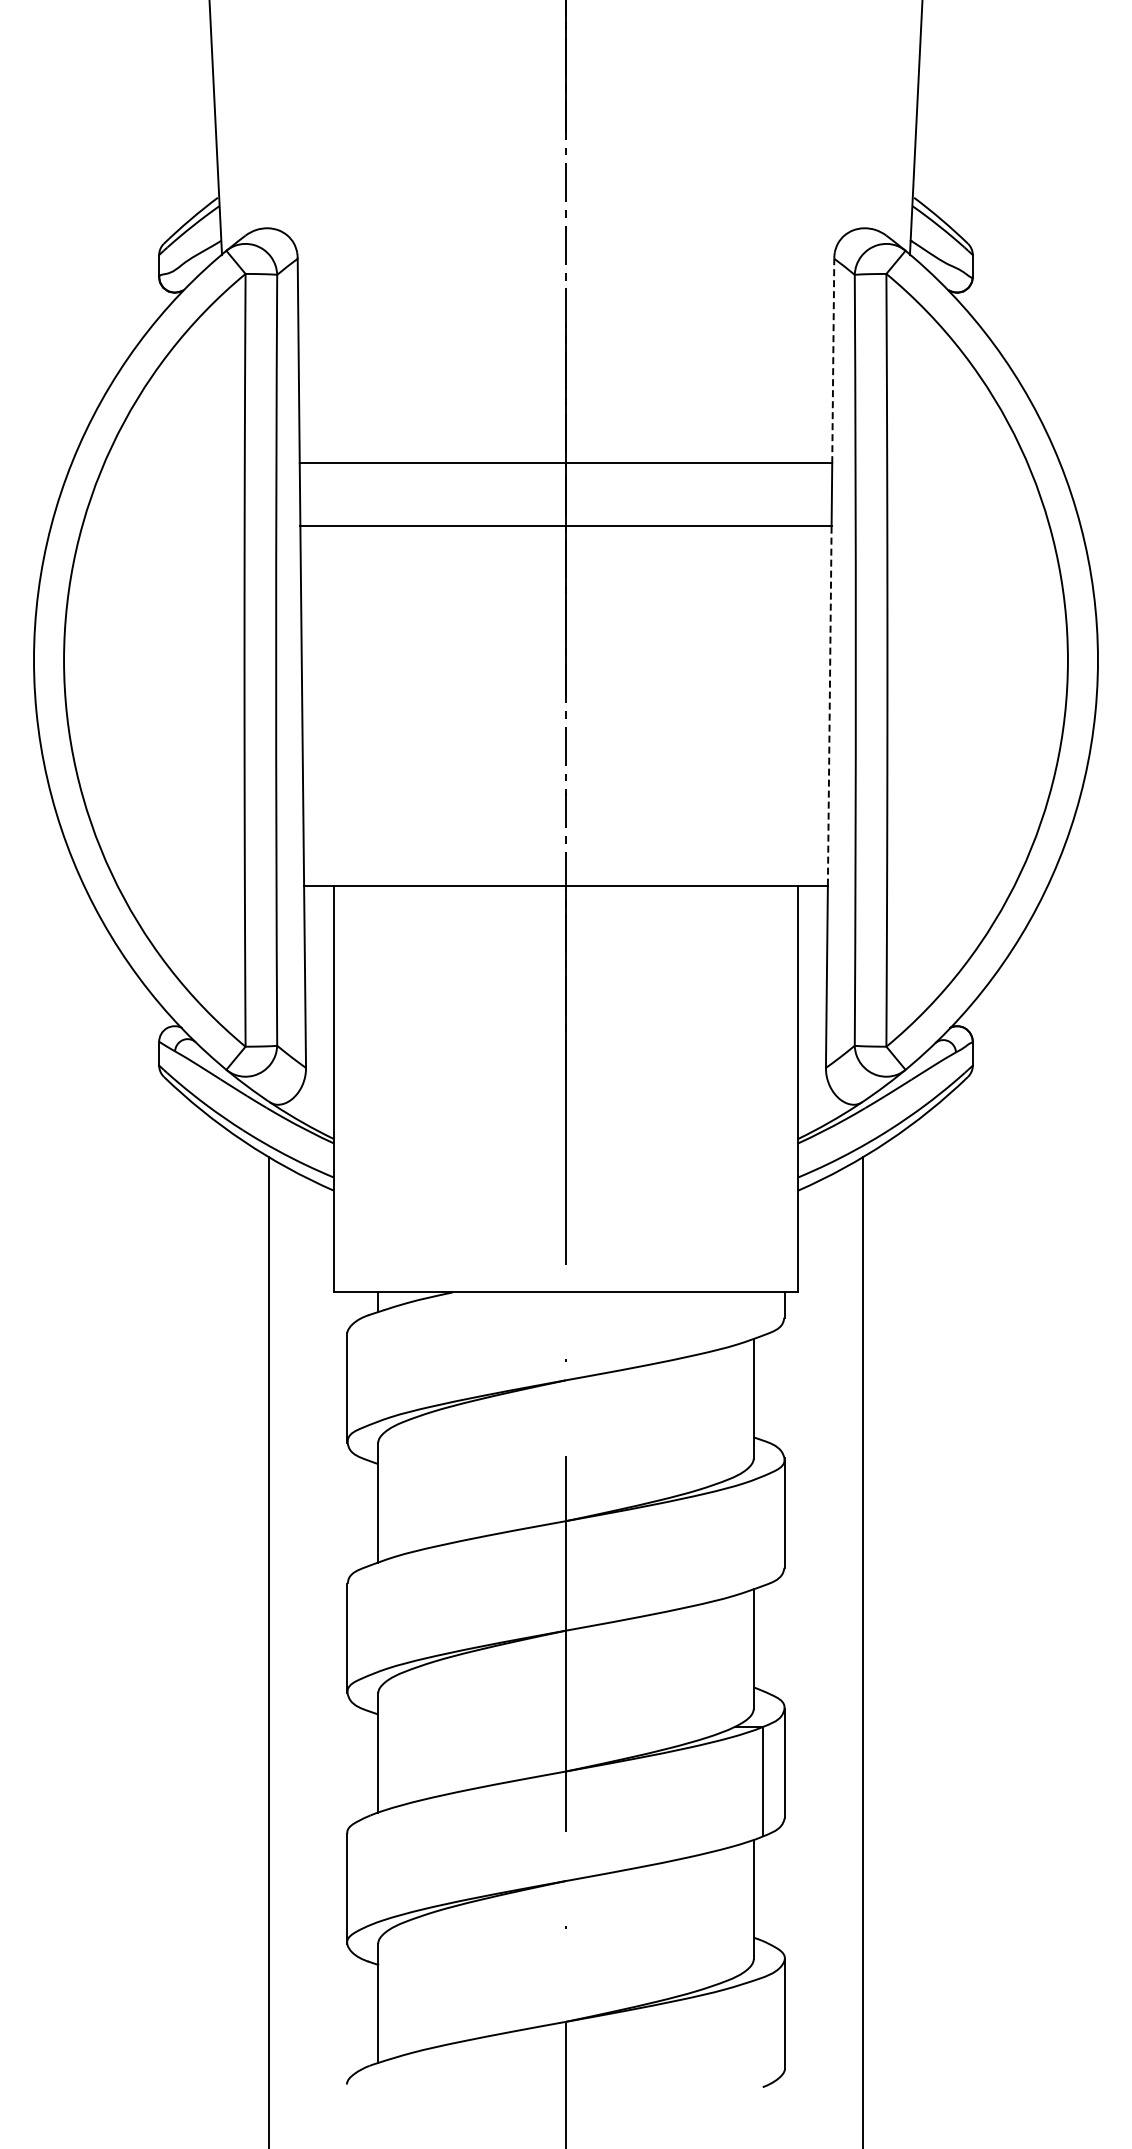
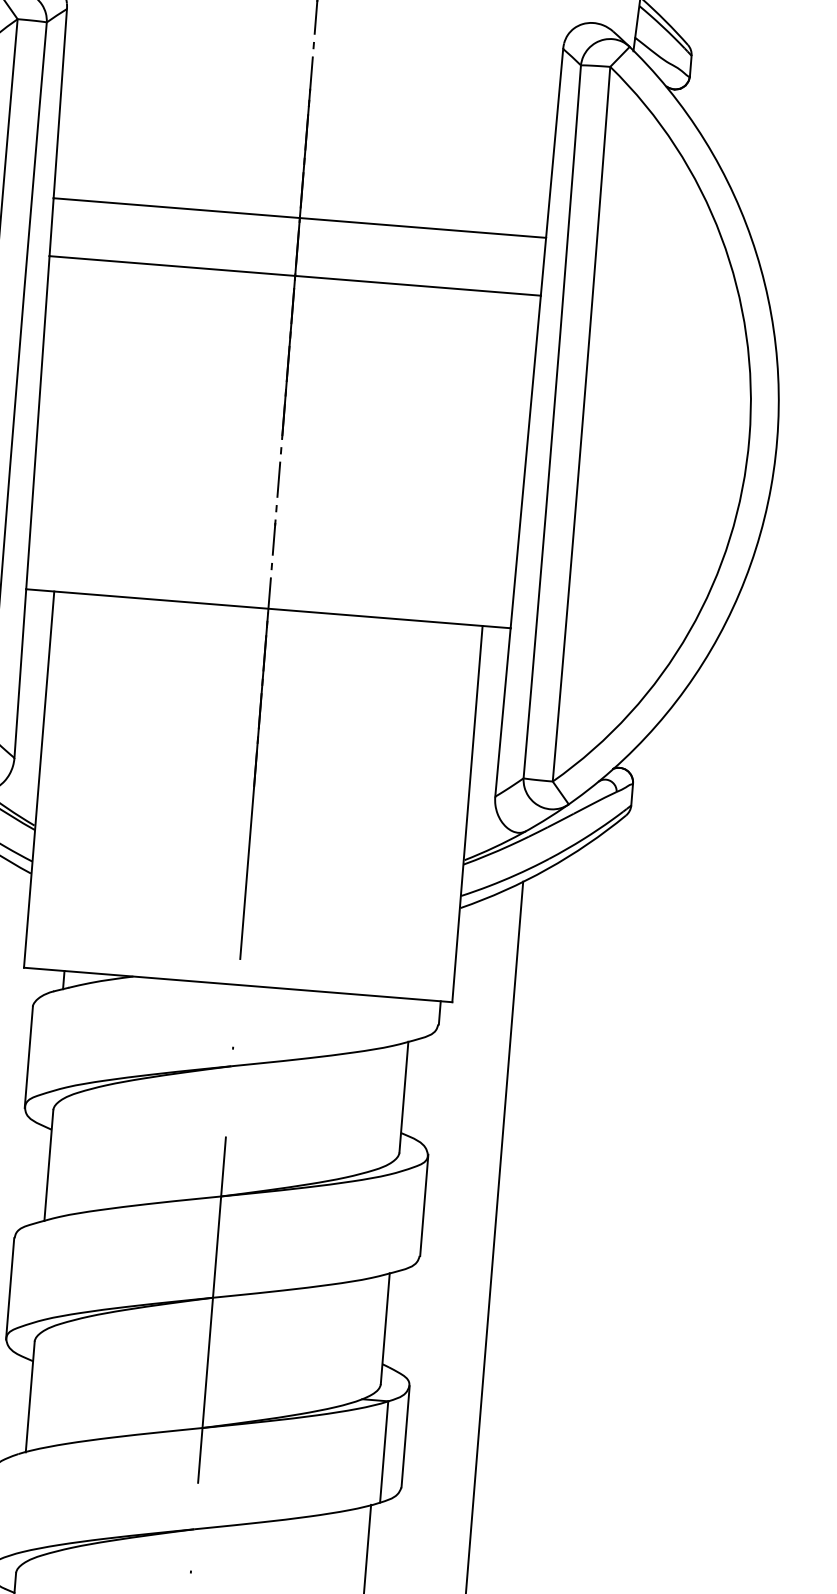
line: (833, 360) -> (554, 142), dashed -> solid
line: (829, 705) -> (525, 461), dashed -> solid

